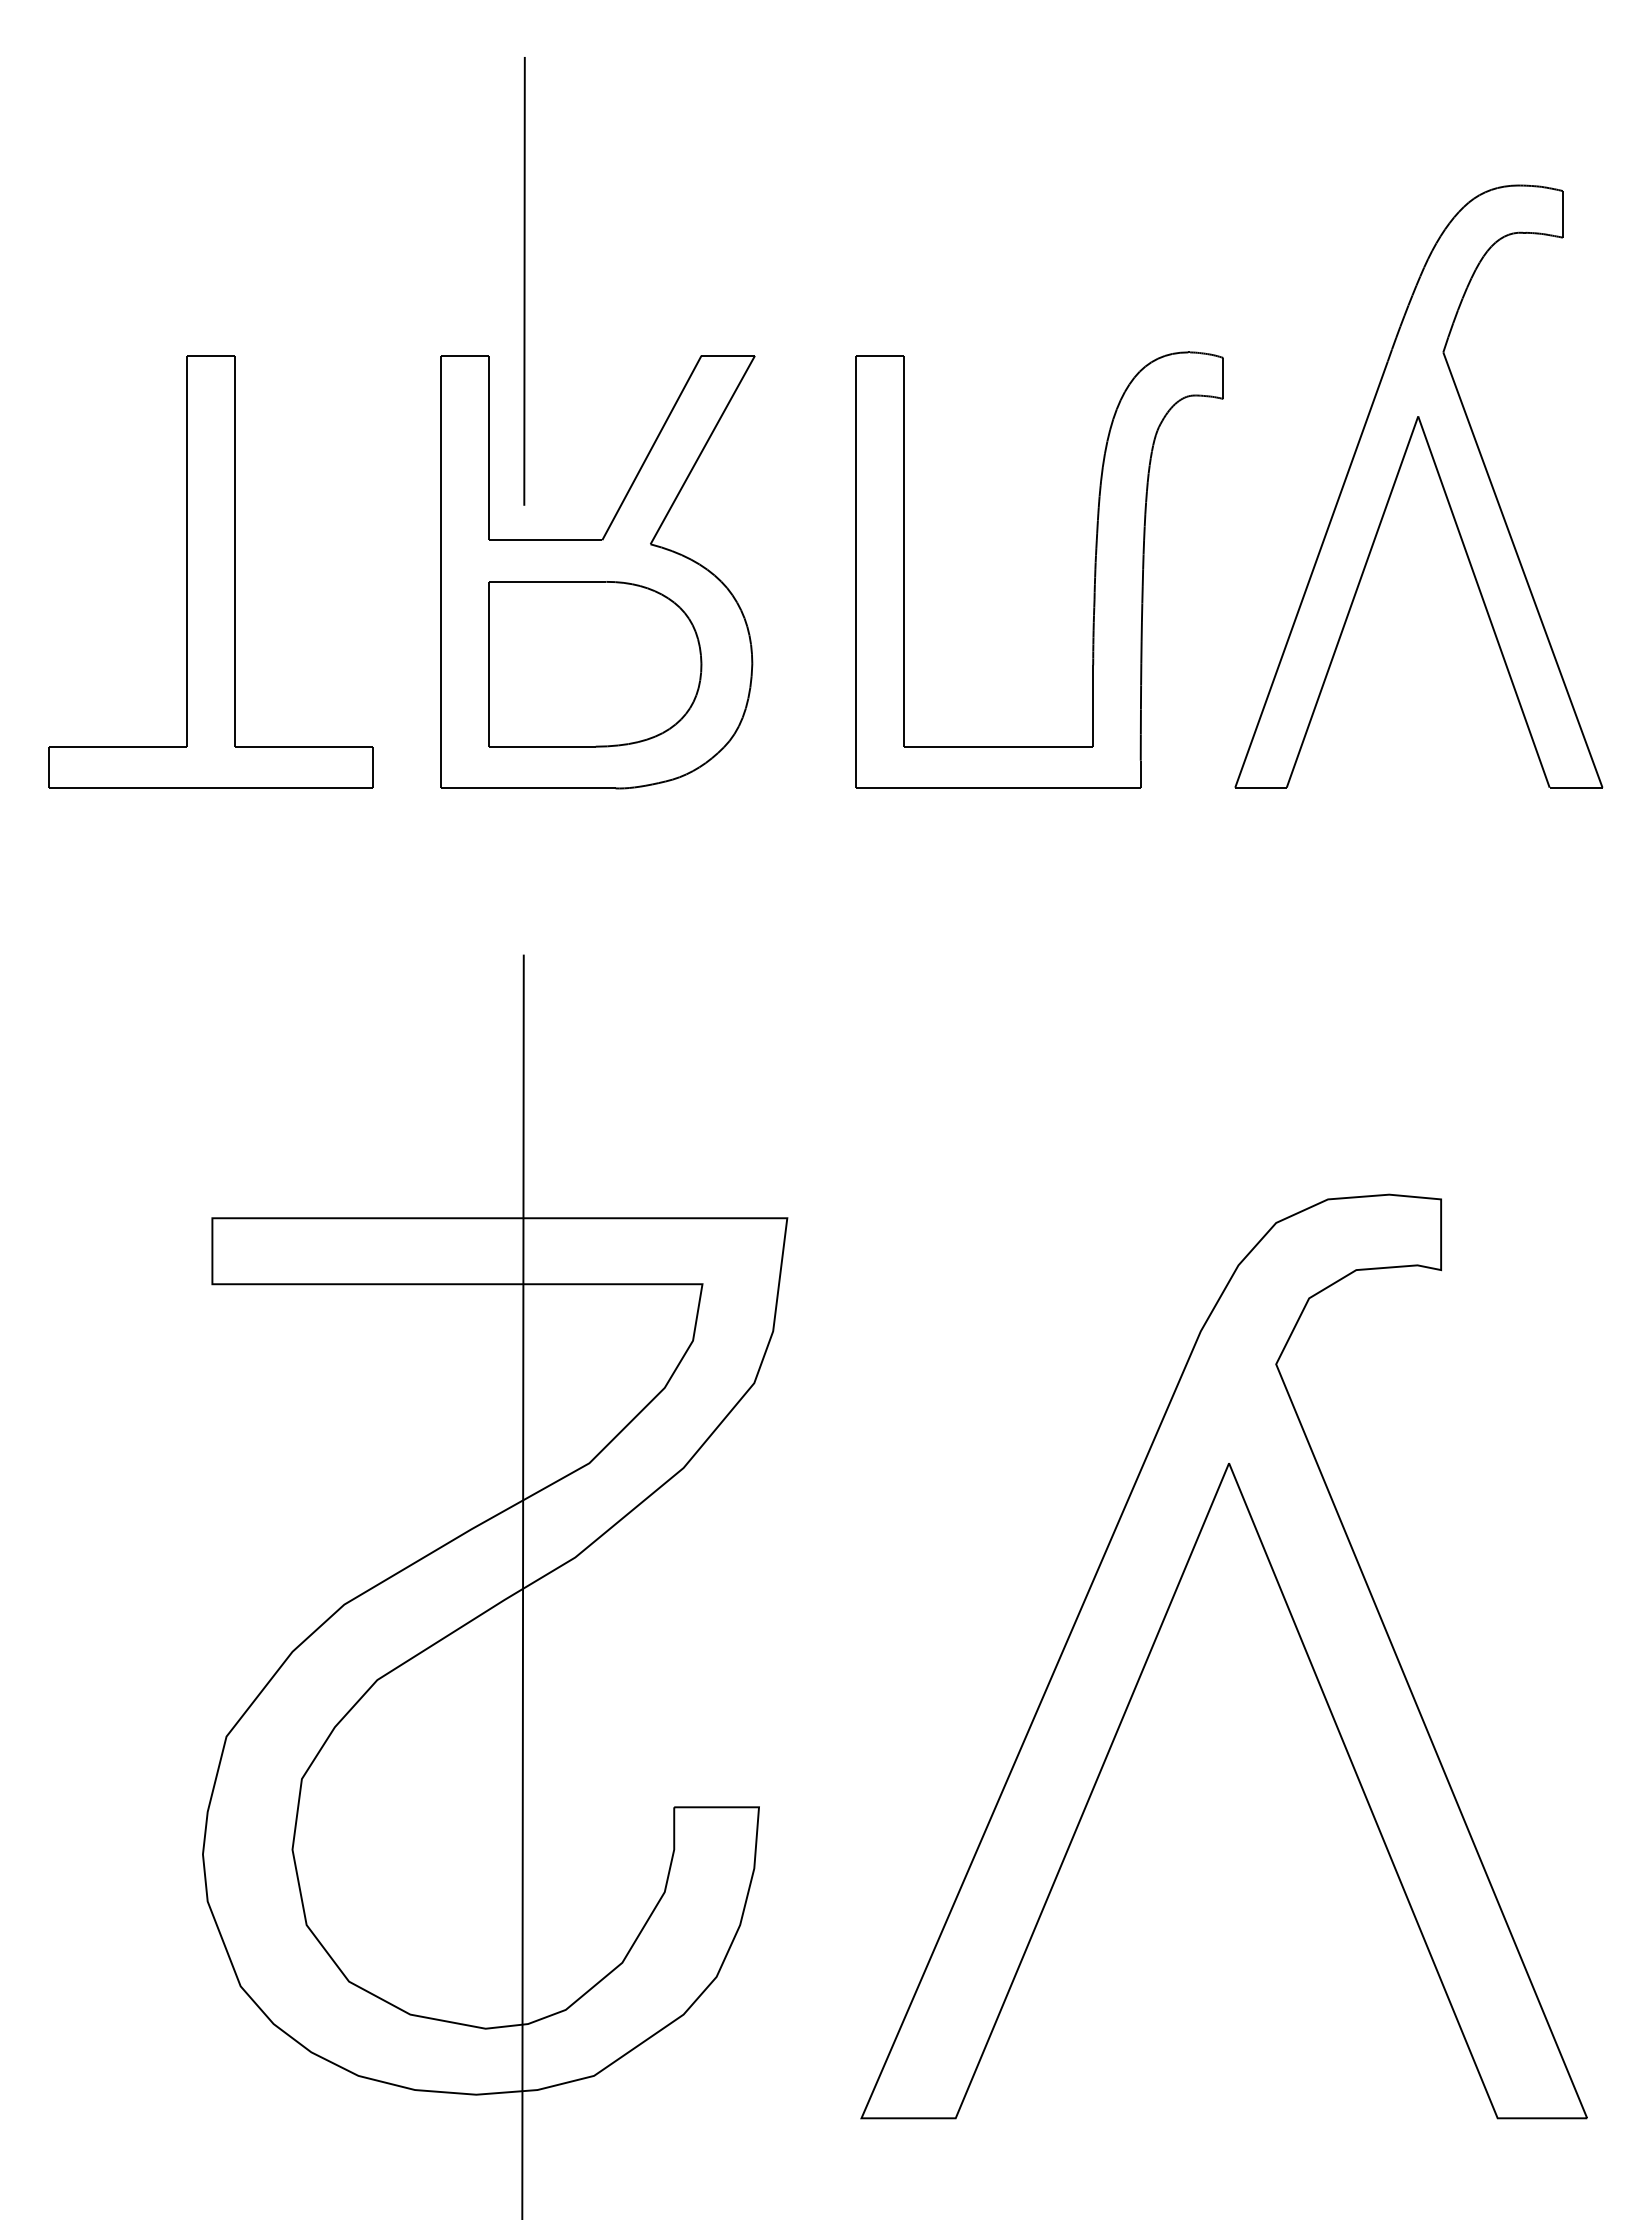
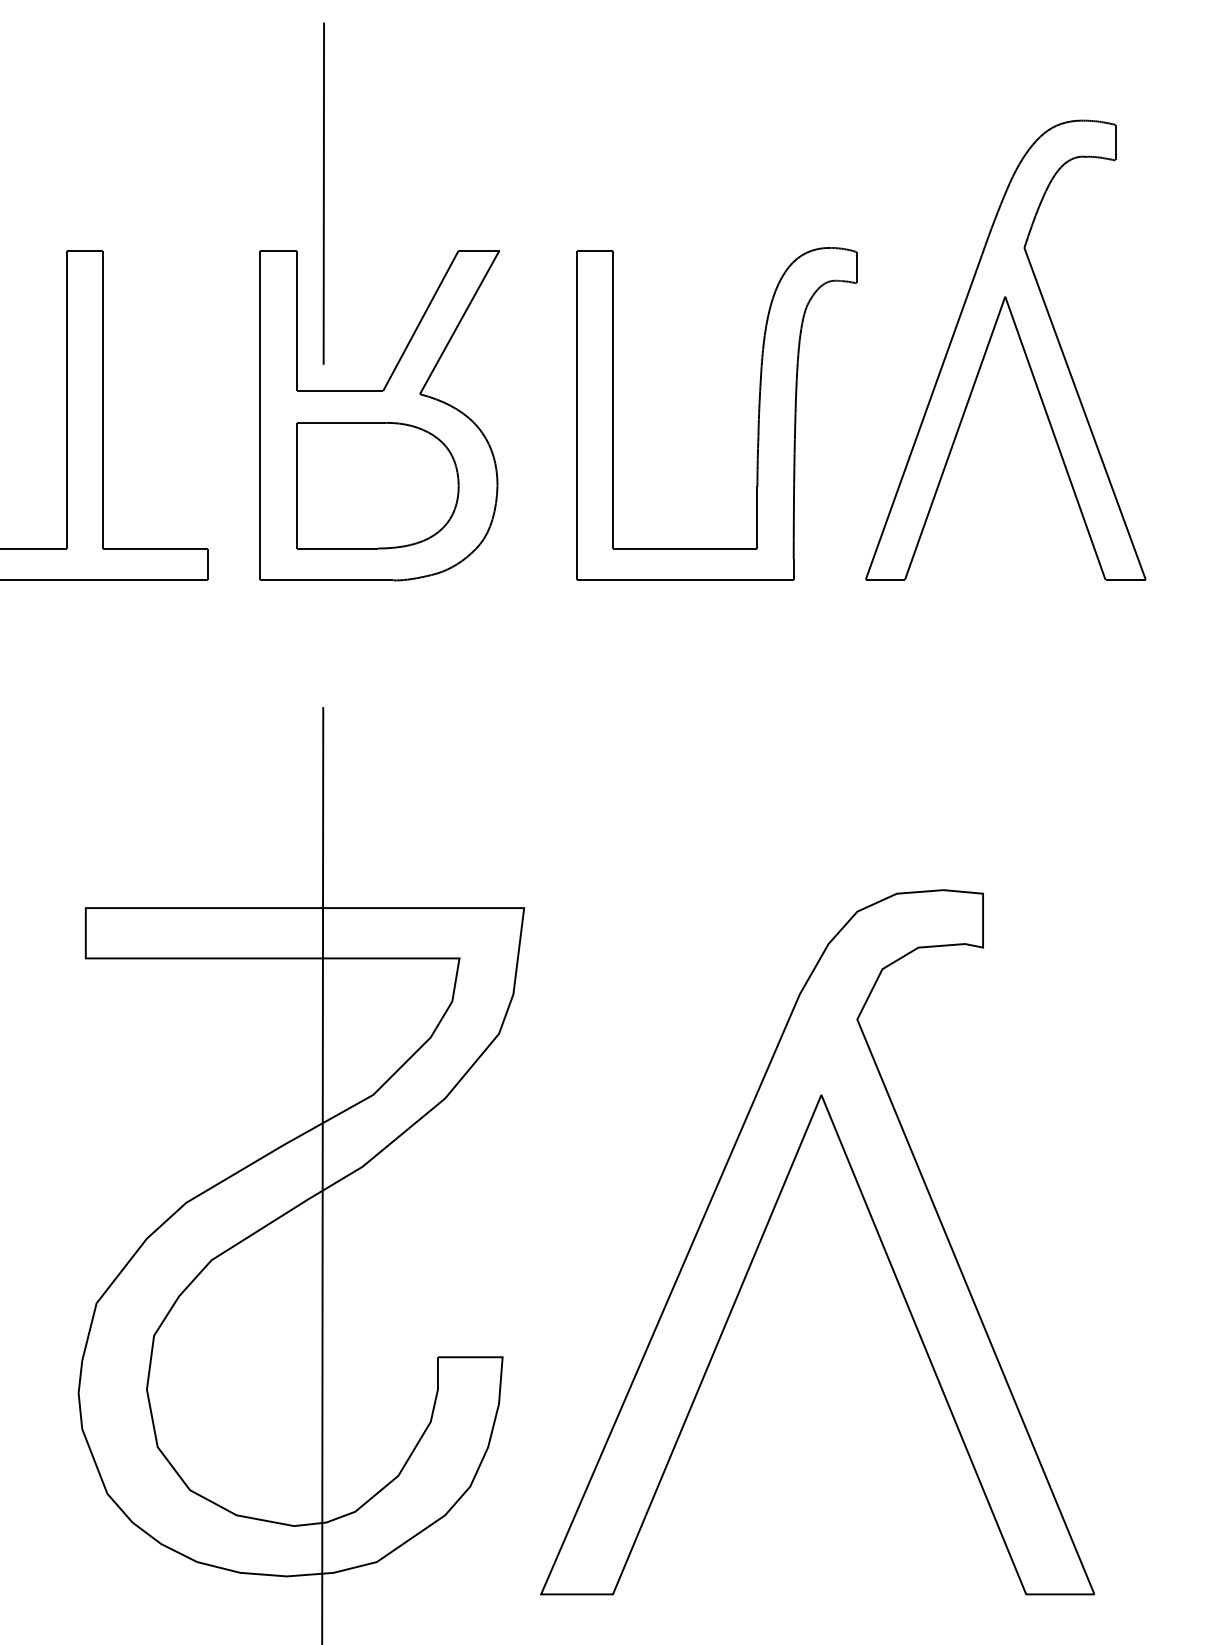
part: (1161, 1628) -> (769, 1220), moved

